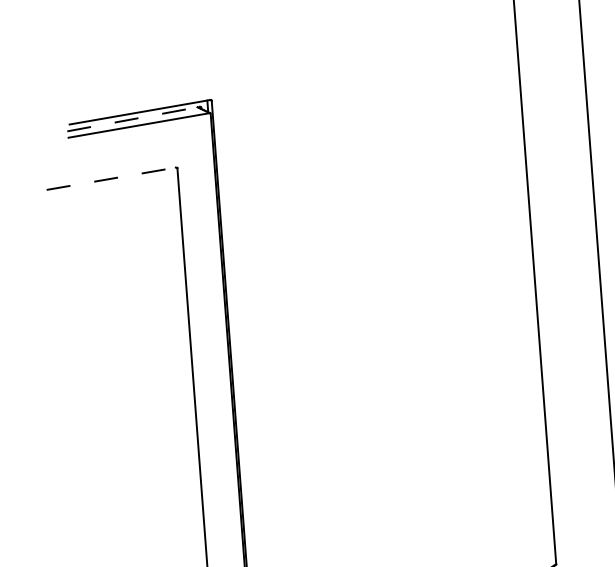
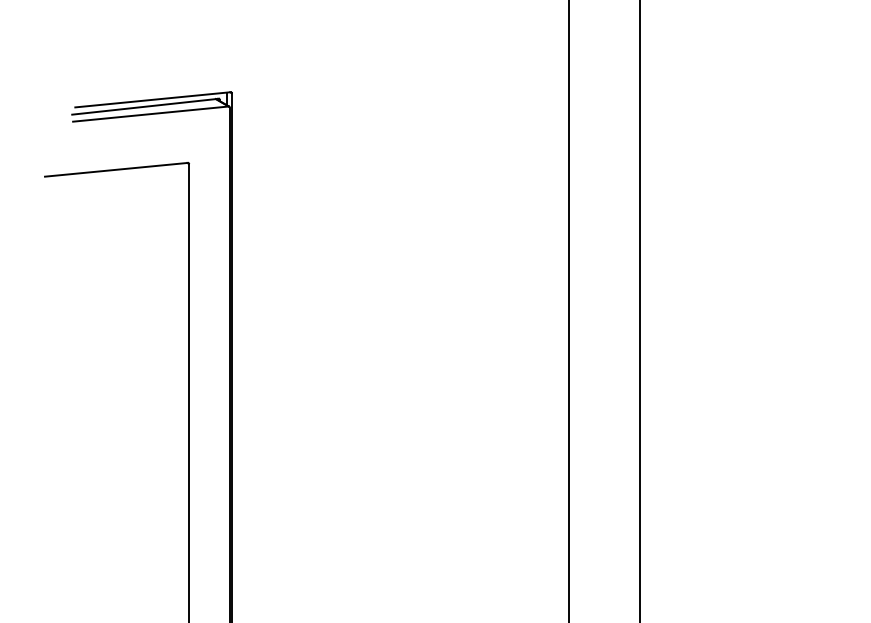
line: (133, 118) -> (145, 106), dashed -> solid
line: (111, 178) -> (116, 169), dashed -> solid

